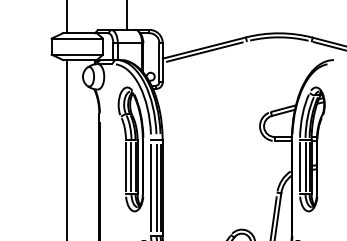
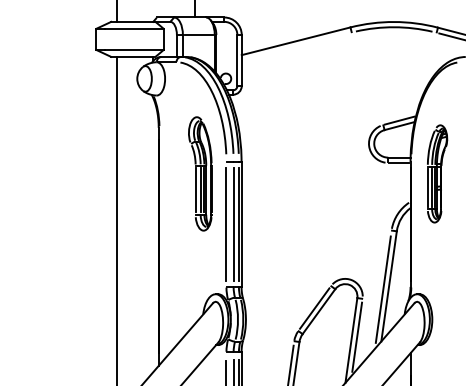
line: (204, 52) -> (296, 46), removed
part: (131, 149) -> (200, 173), size x0.7
part: (312, 149) -> (437, 173), size x0.6

